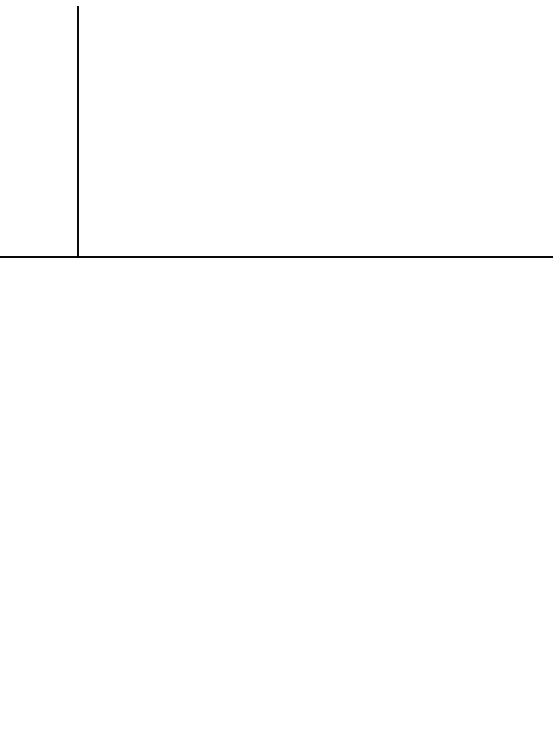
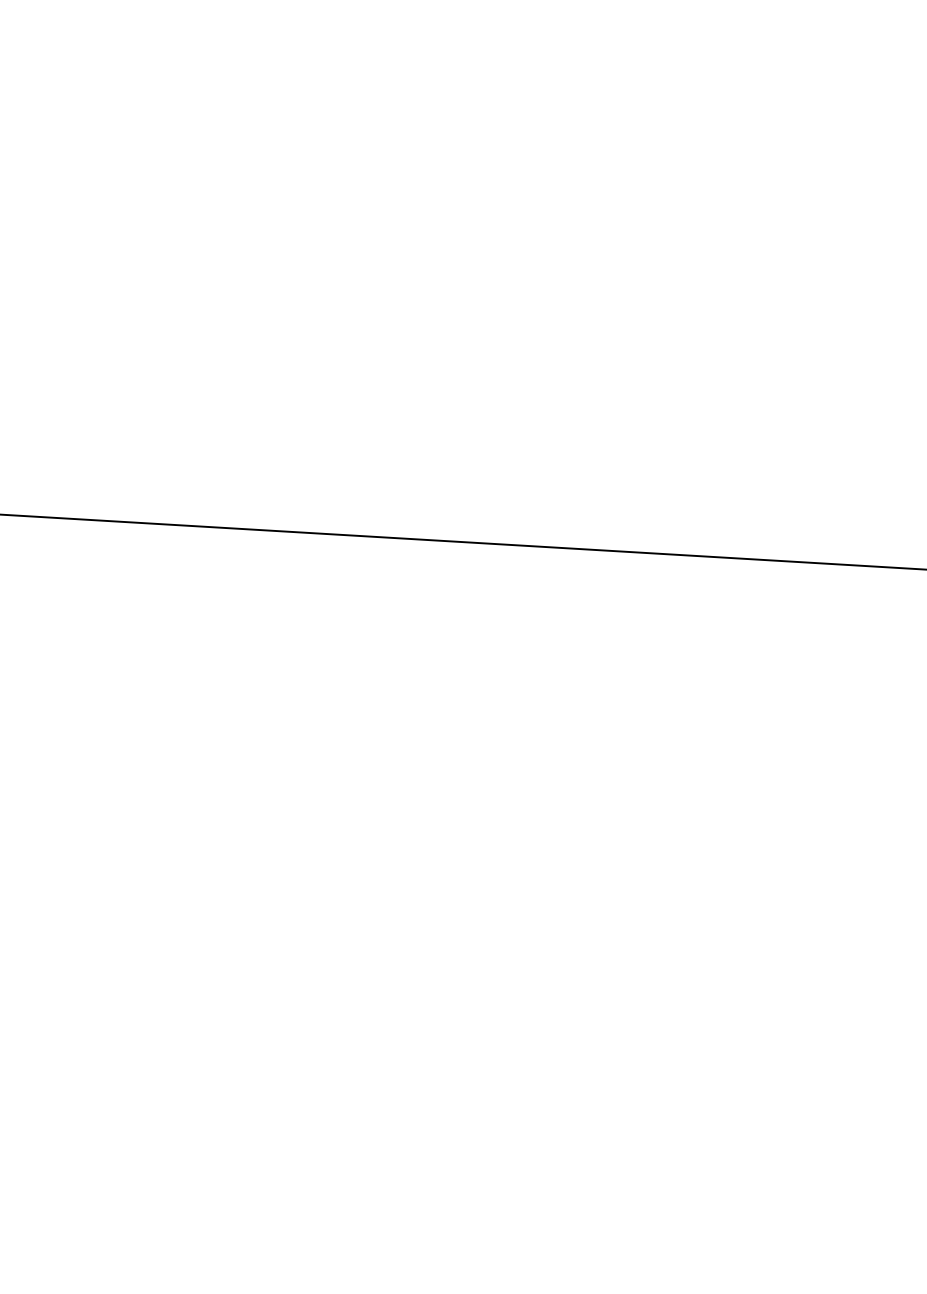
line: (78, 131) -> (57, 285), removed

